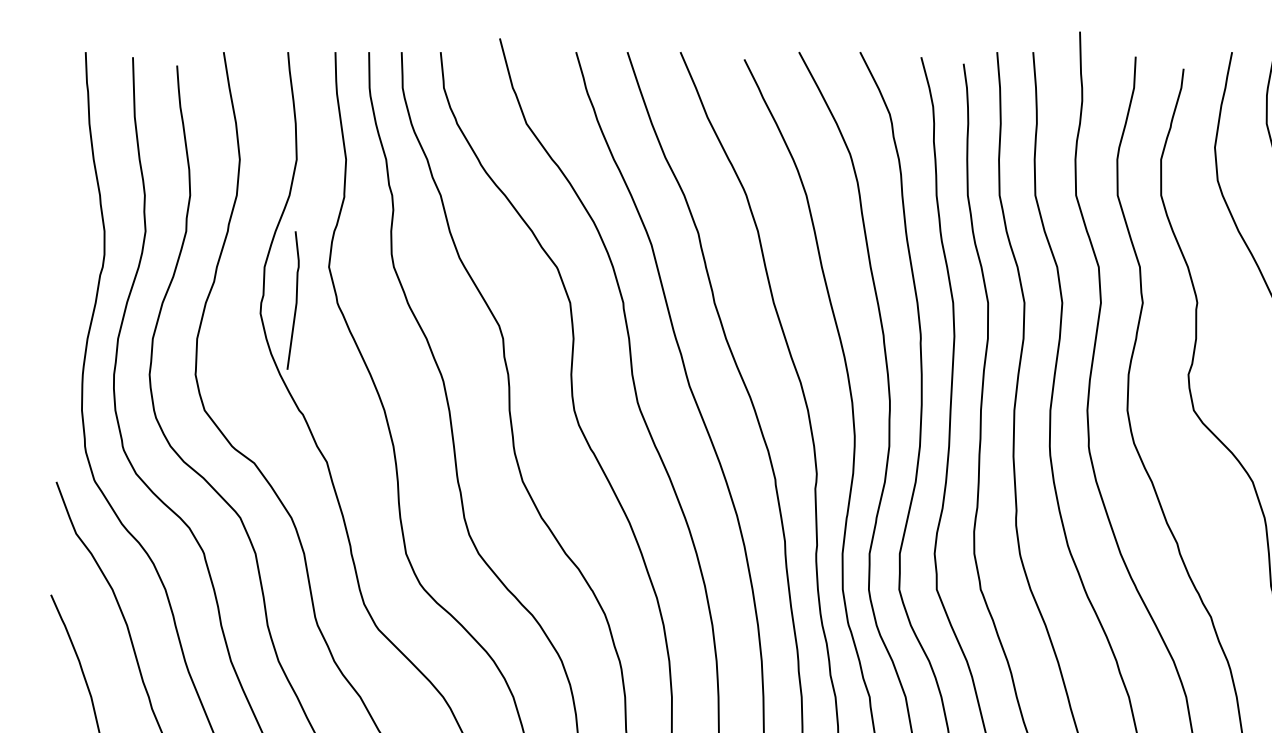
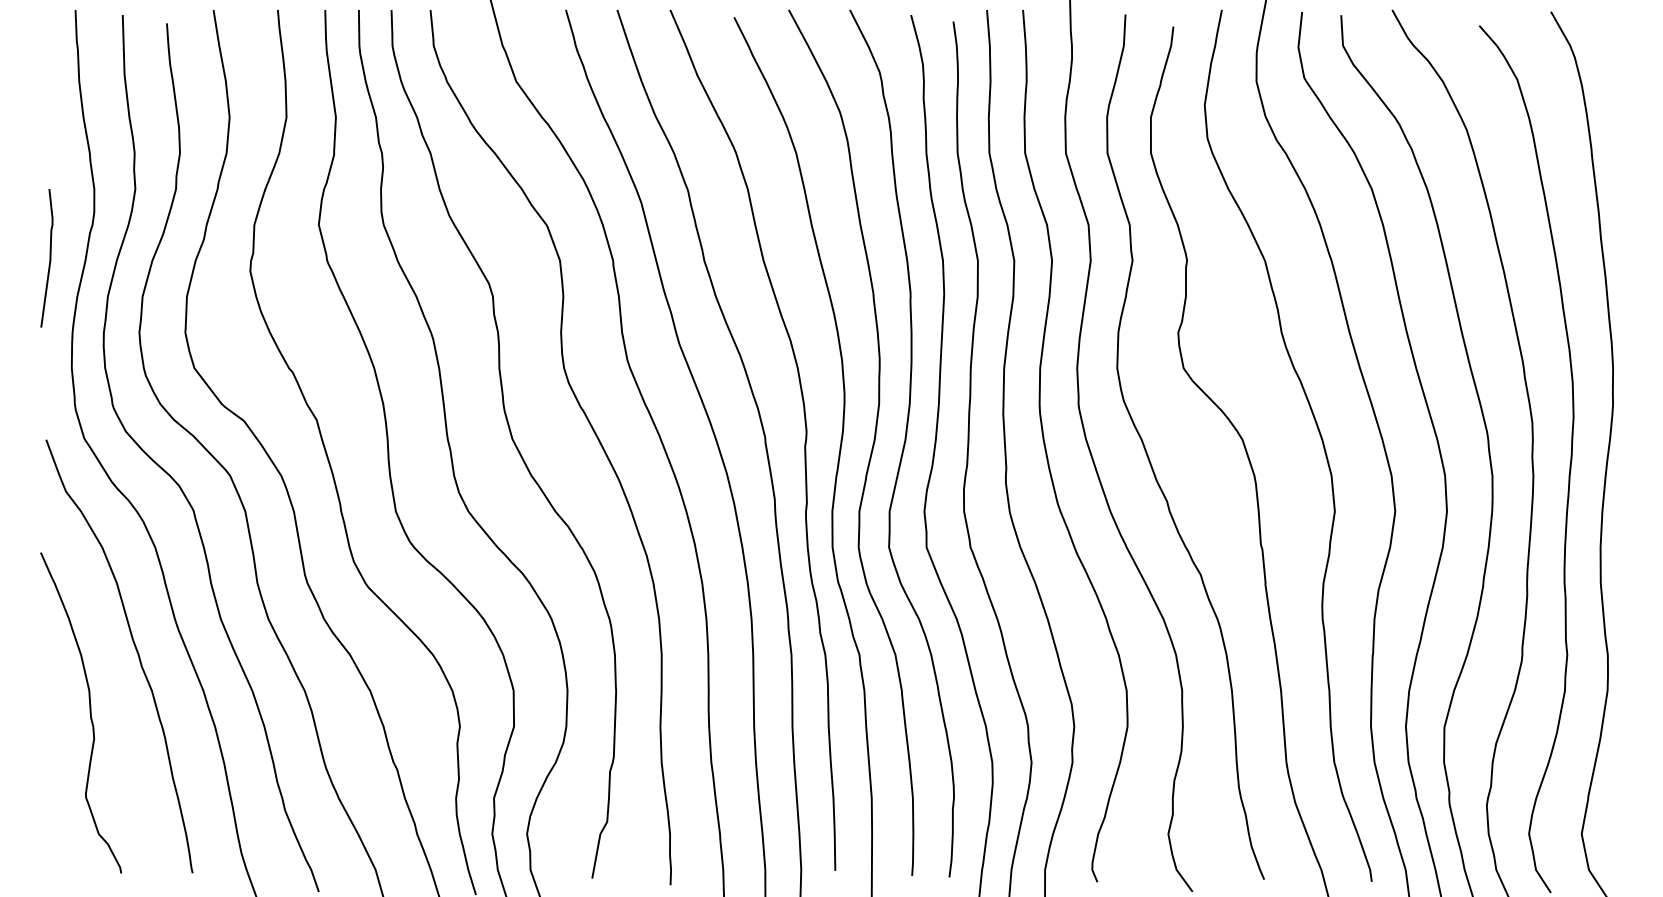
curve: (295, 300) -> (49, 258), moved

